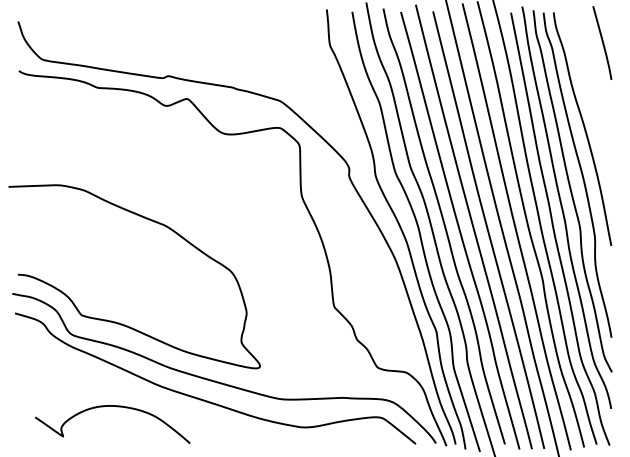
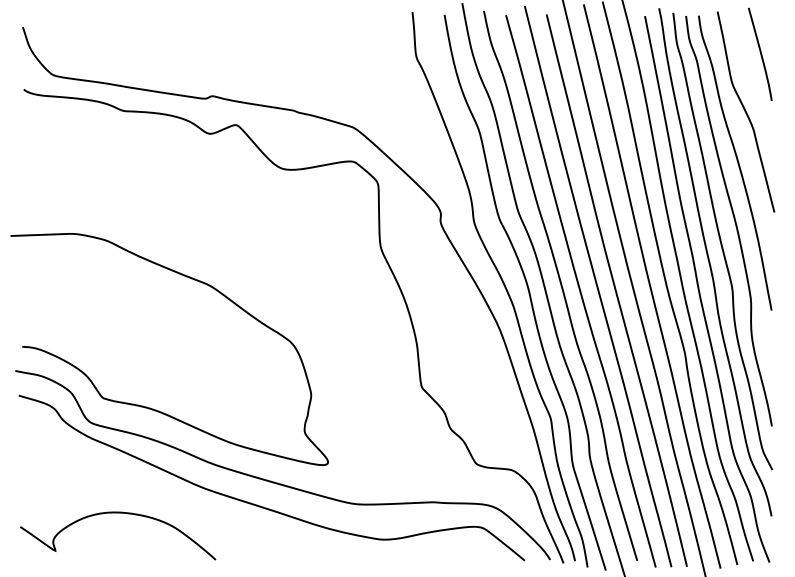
curve: (590, 88) -> (745, 111), added
curve: (113, 406) -> (118, 513), moved

